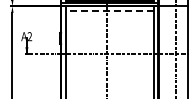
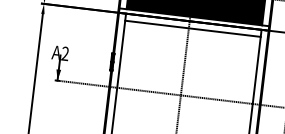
line: (109, 10) -> (192, 28), dashed -> solid

